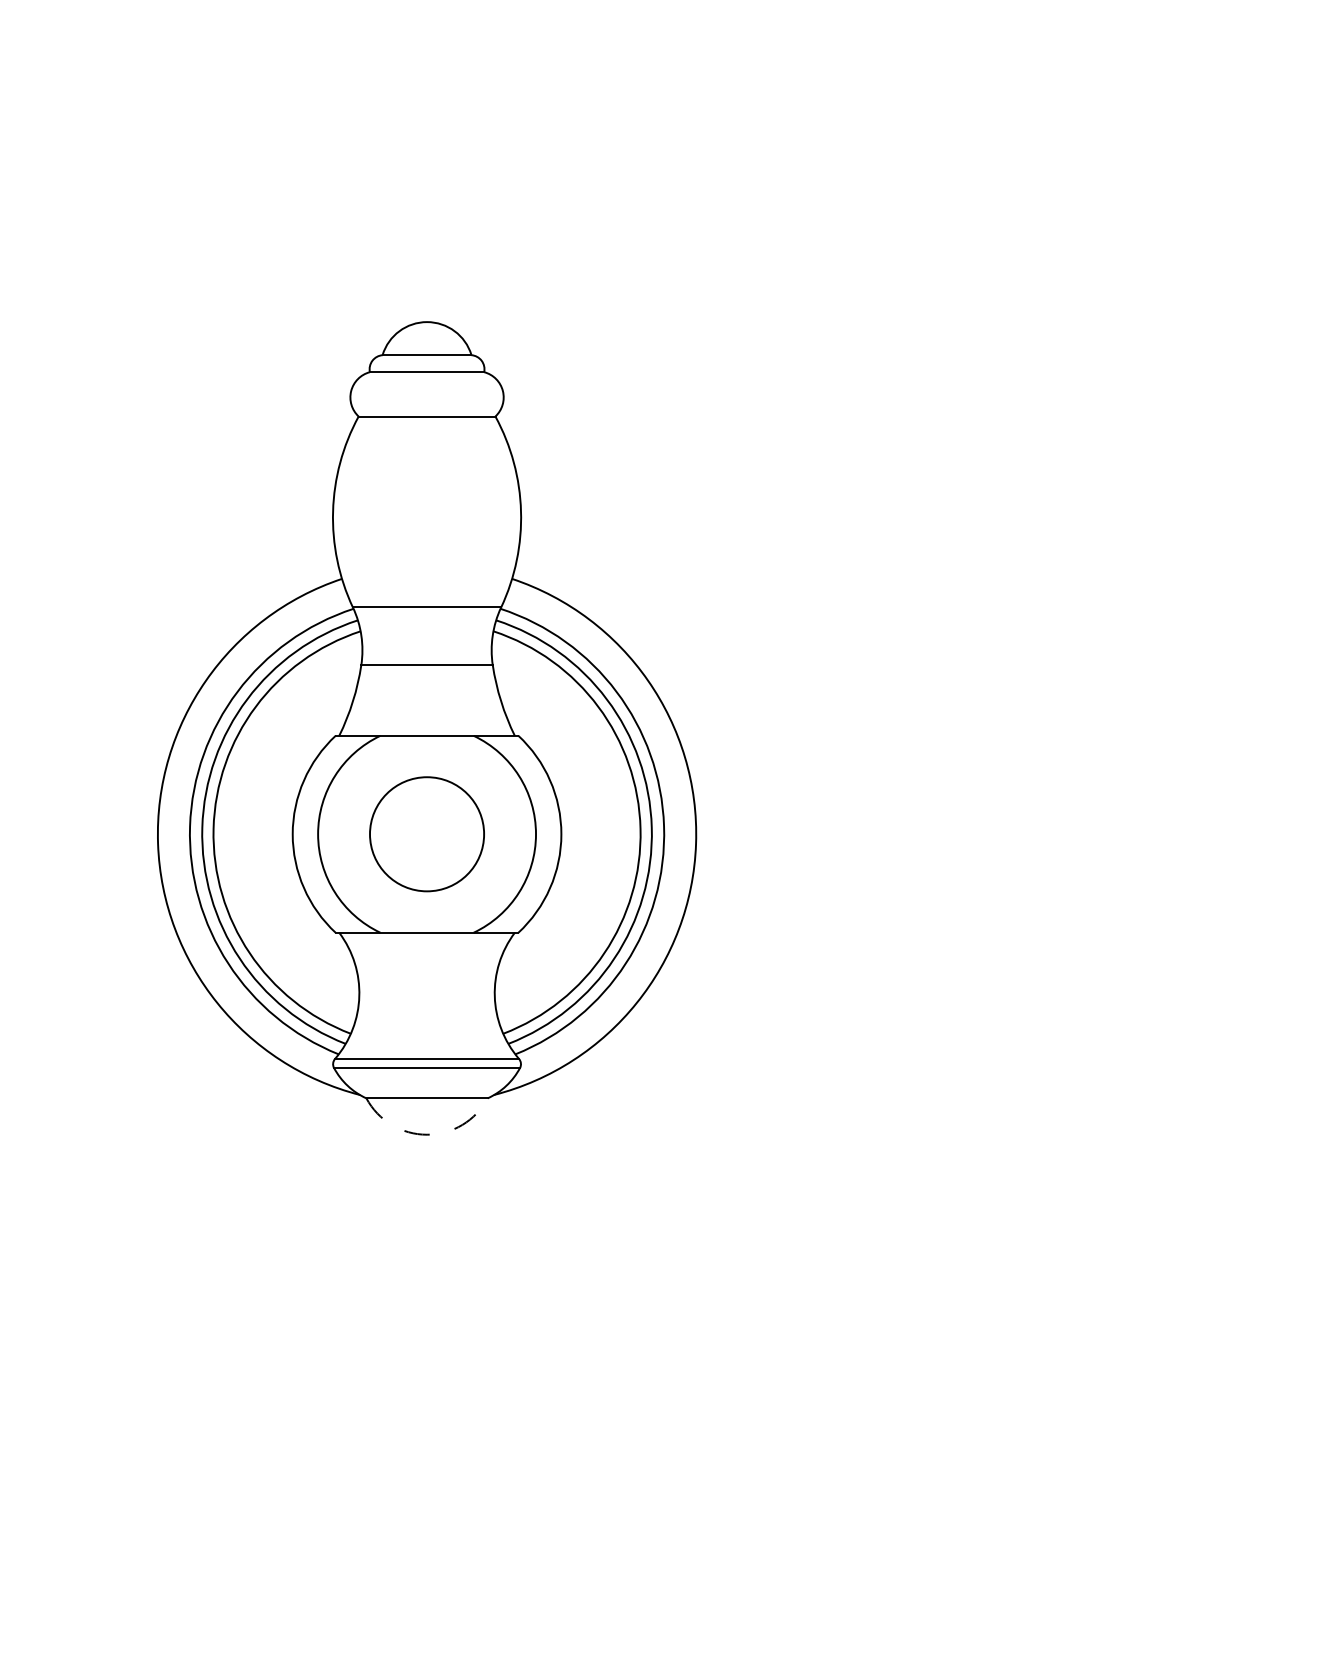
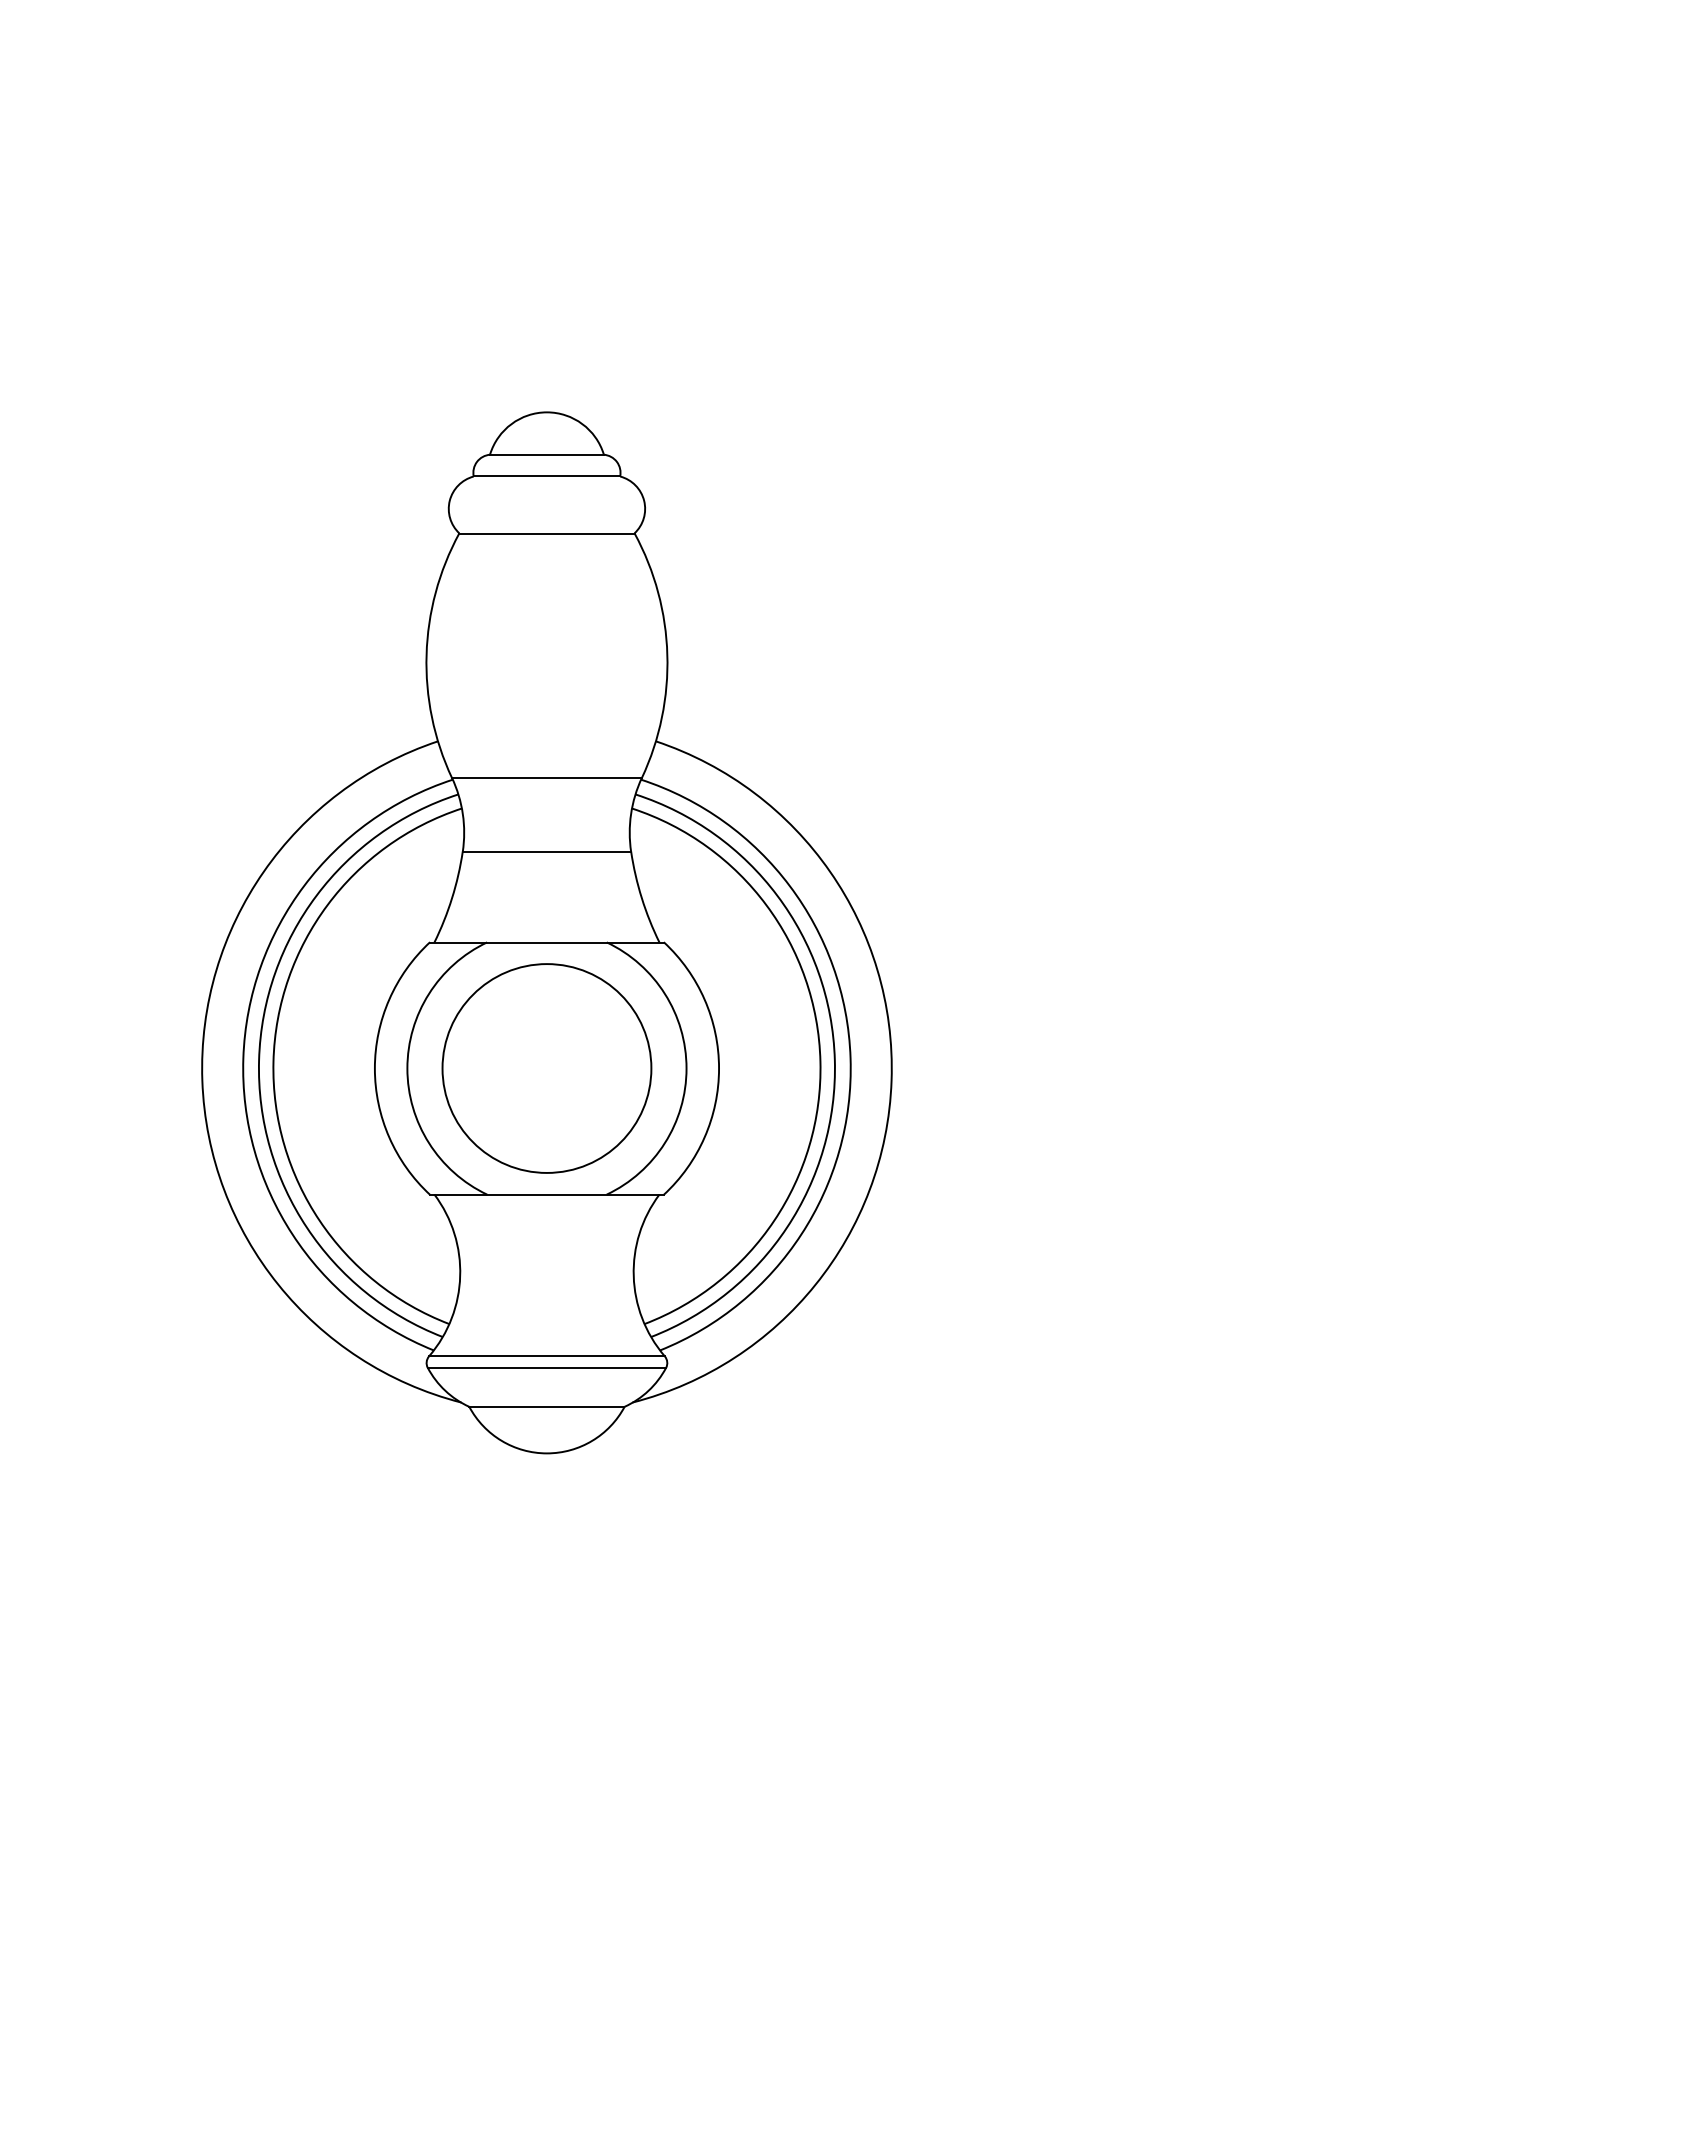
circle: (426, 834) -> (546, 1068), size x1.43
arc: (426, 1134) -> (546, 1453), dashed -> solid

